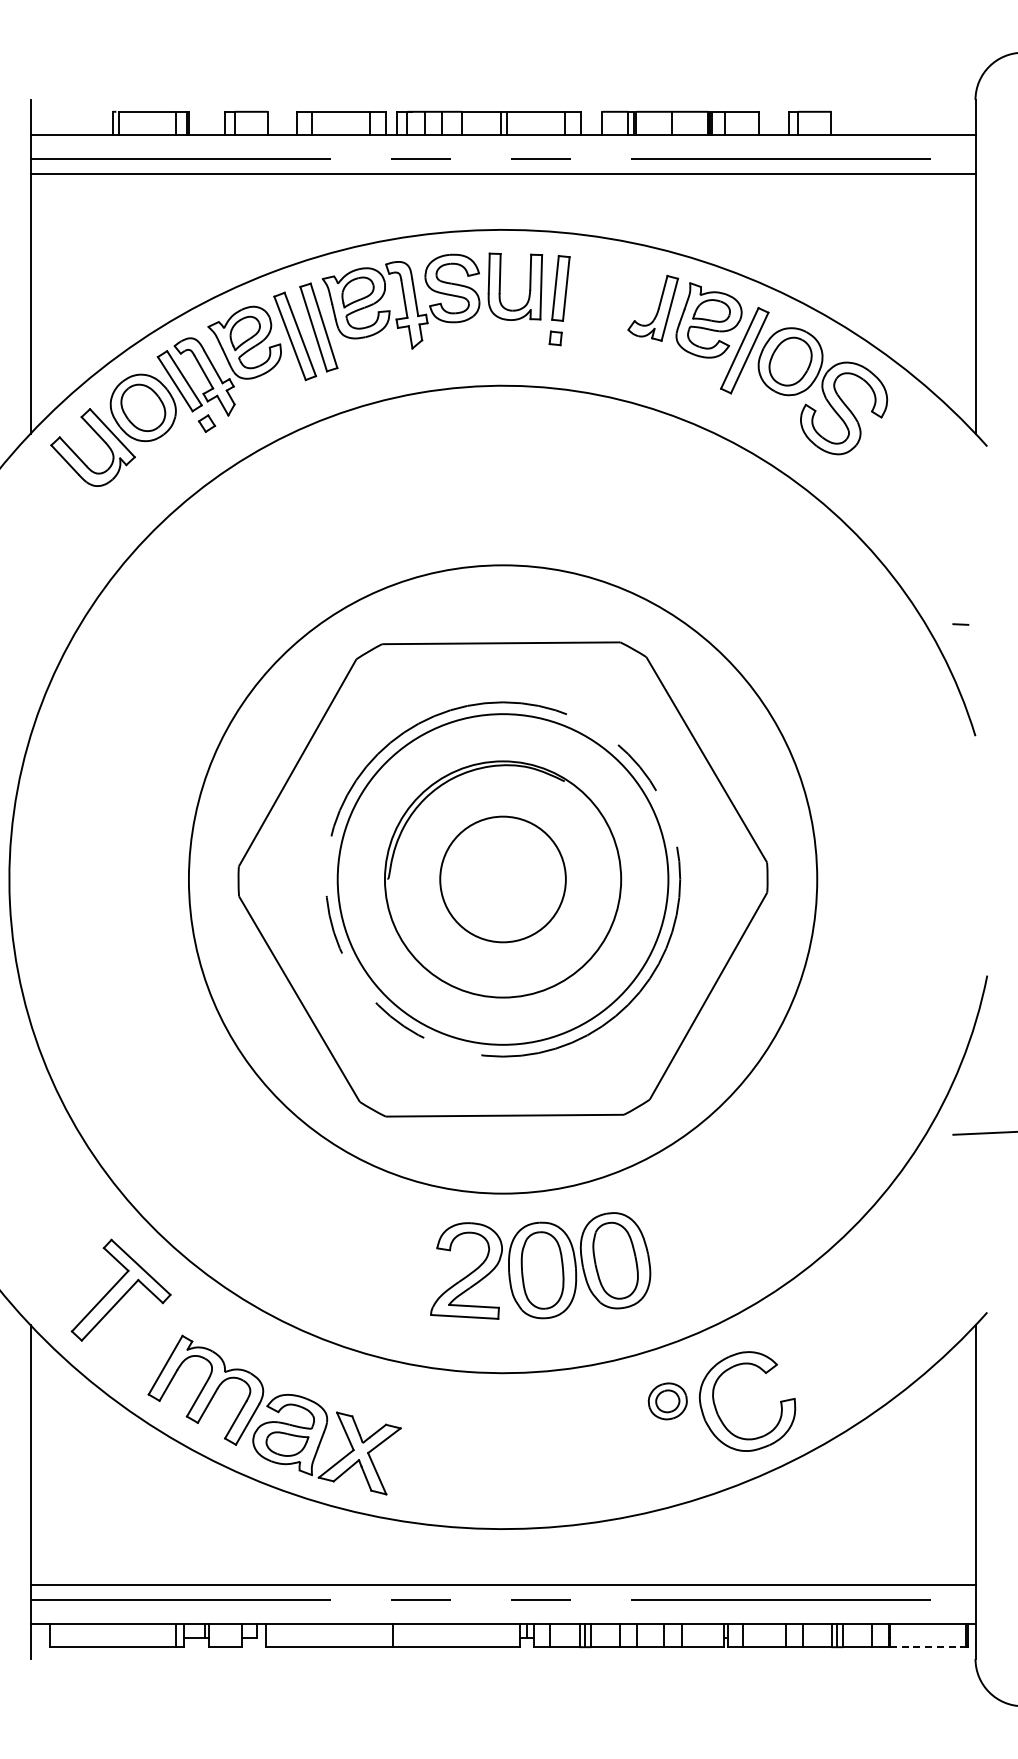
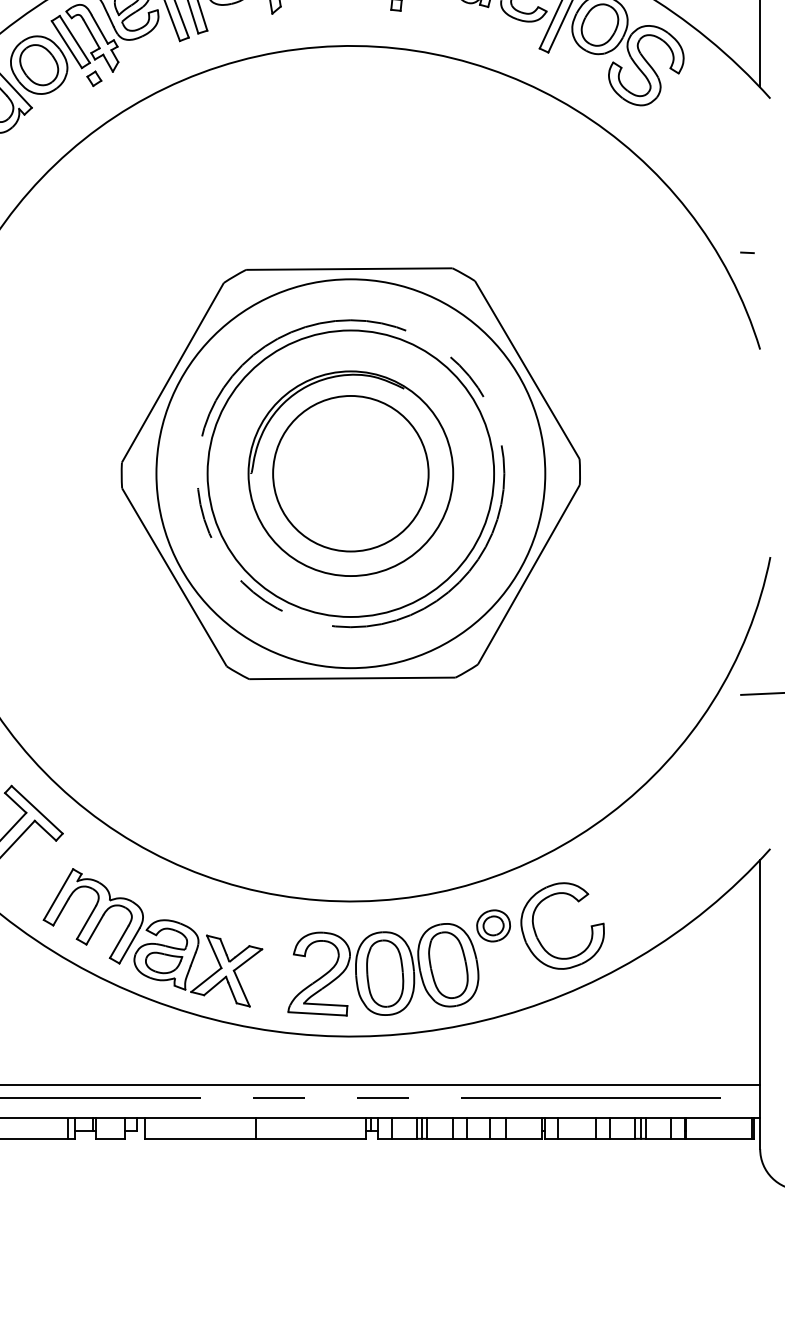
circle: (502, 879) -> (350, 473), size x0.71
circle: (502, 879) -> (350, 473), size x1.43
part: (540, 1265) -> (383, 969), moved
line: (928, 1647) -> (719, 1139), dashed -> solid

